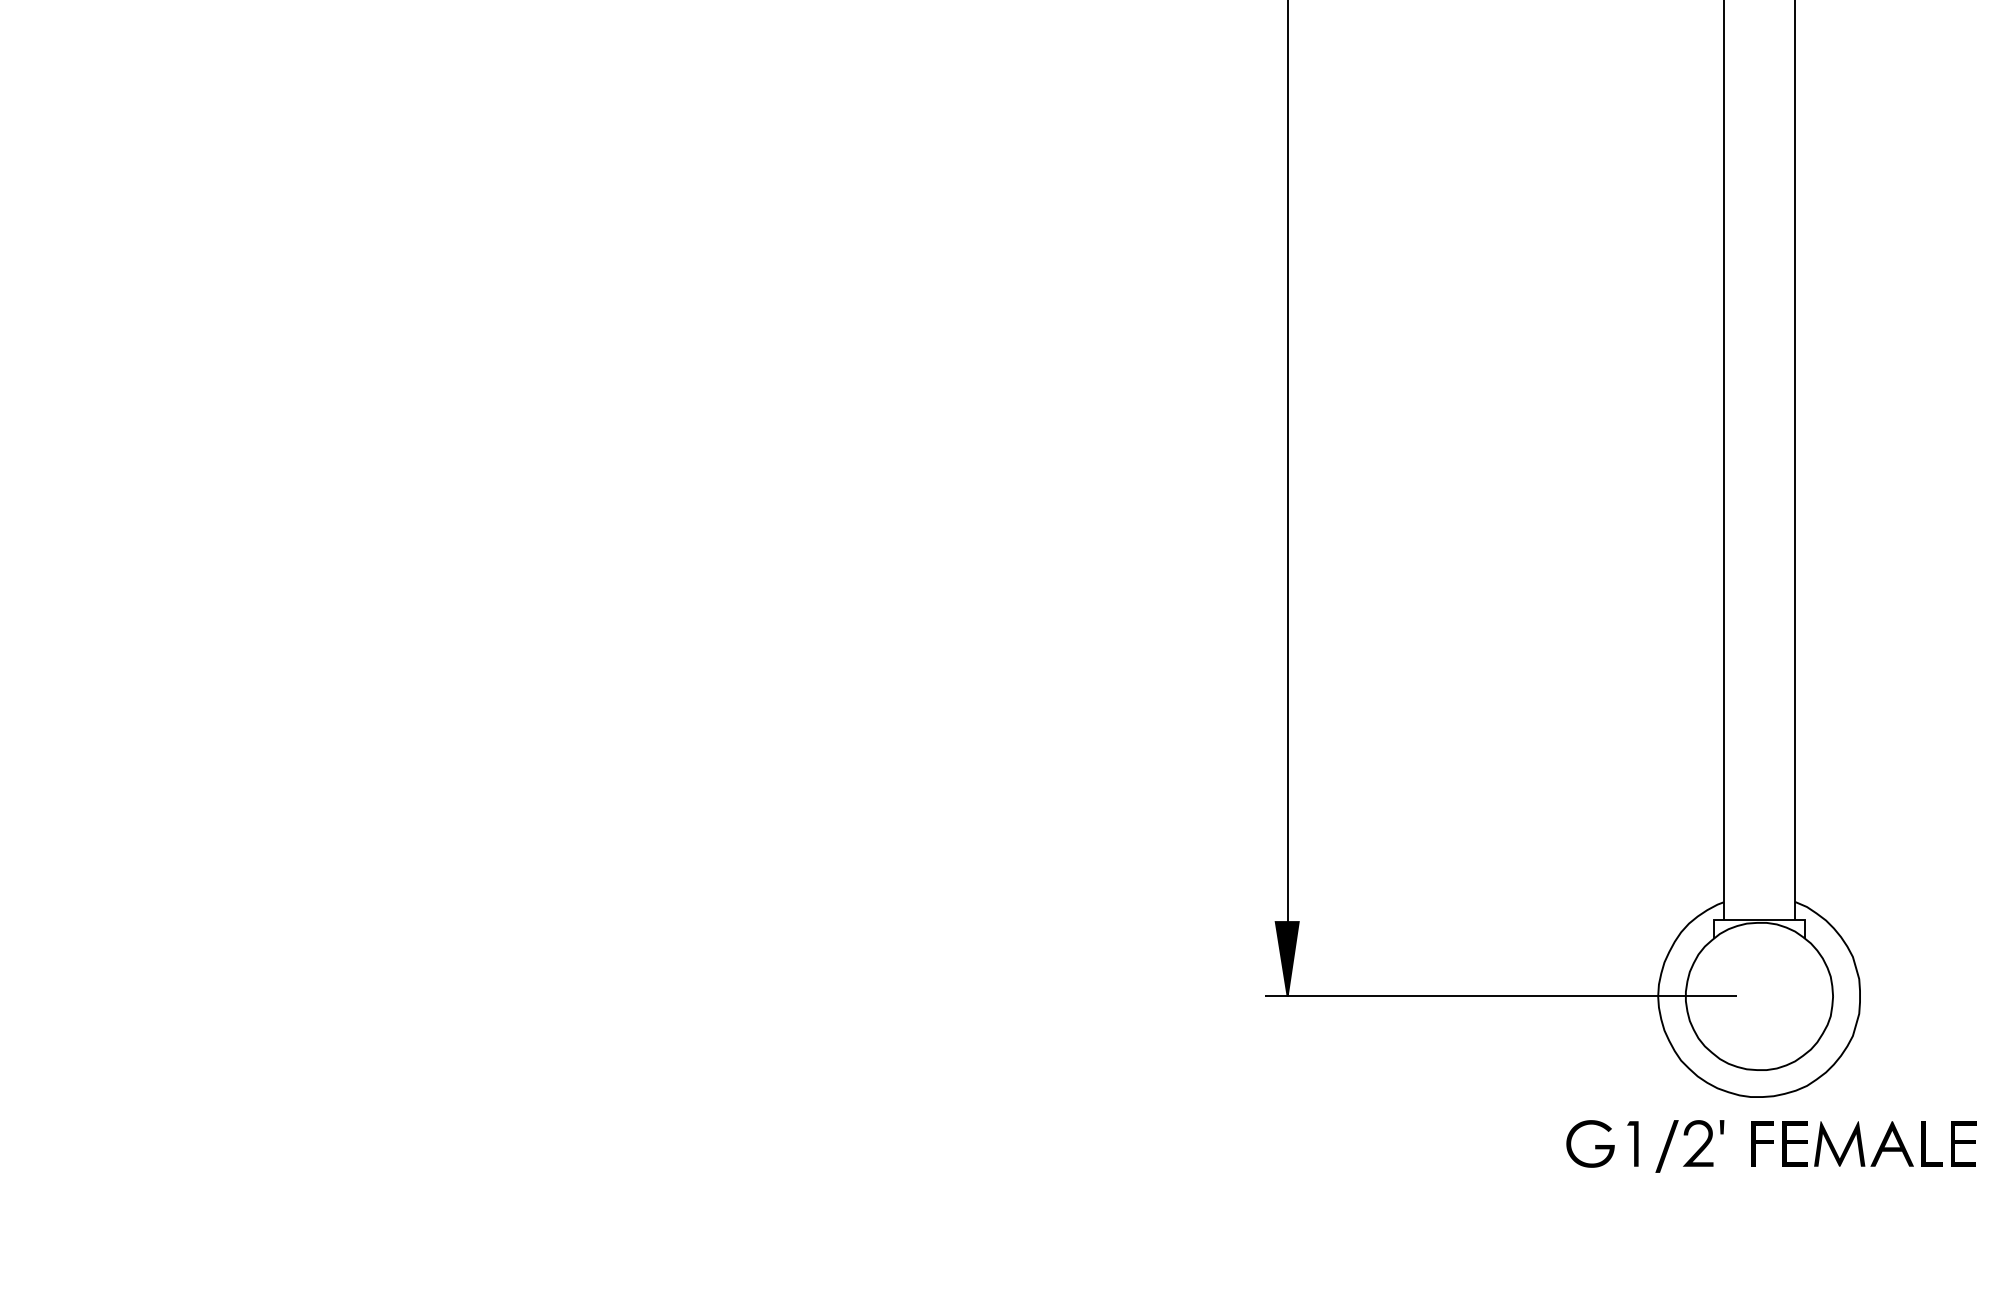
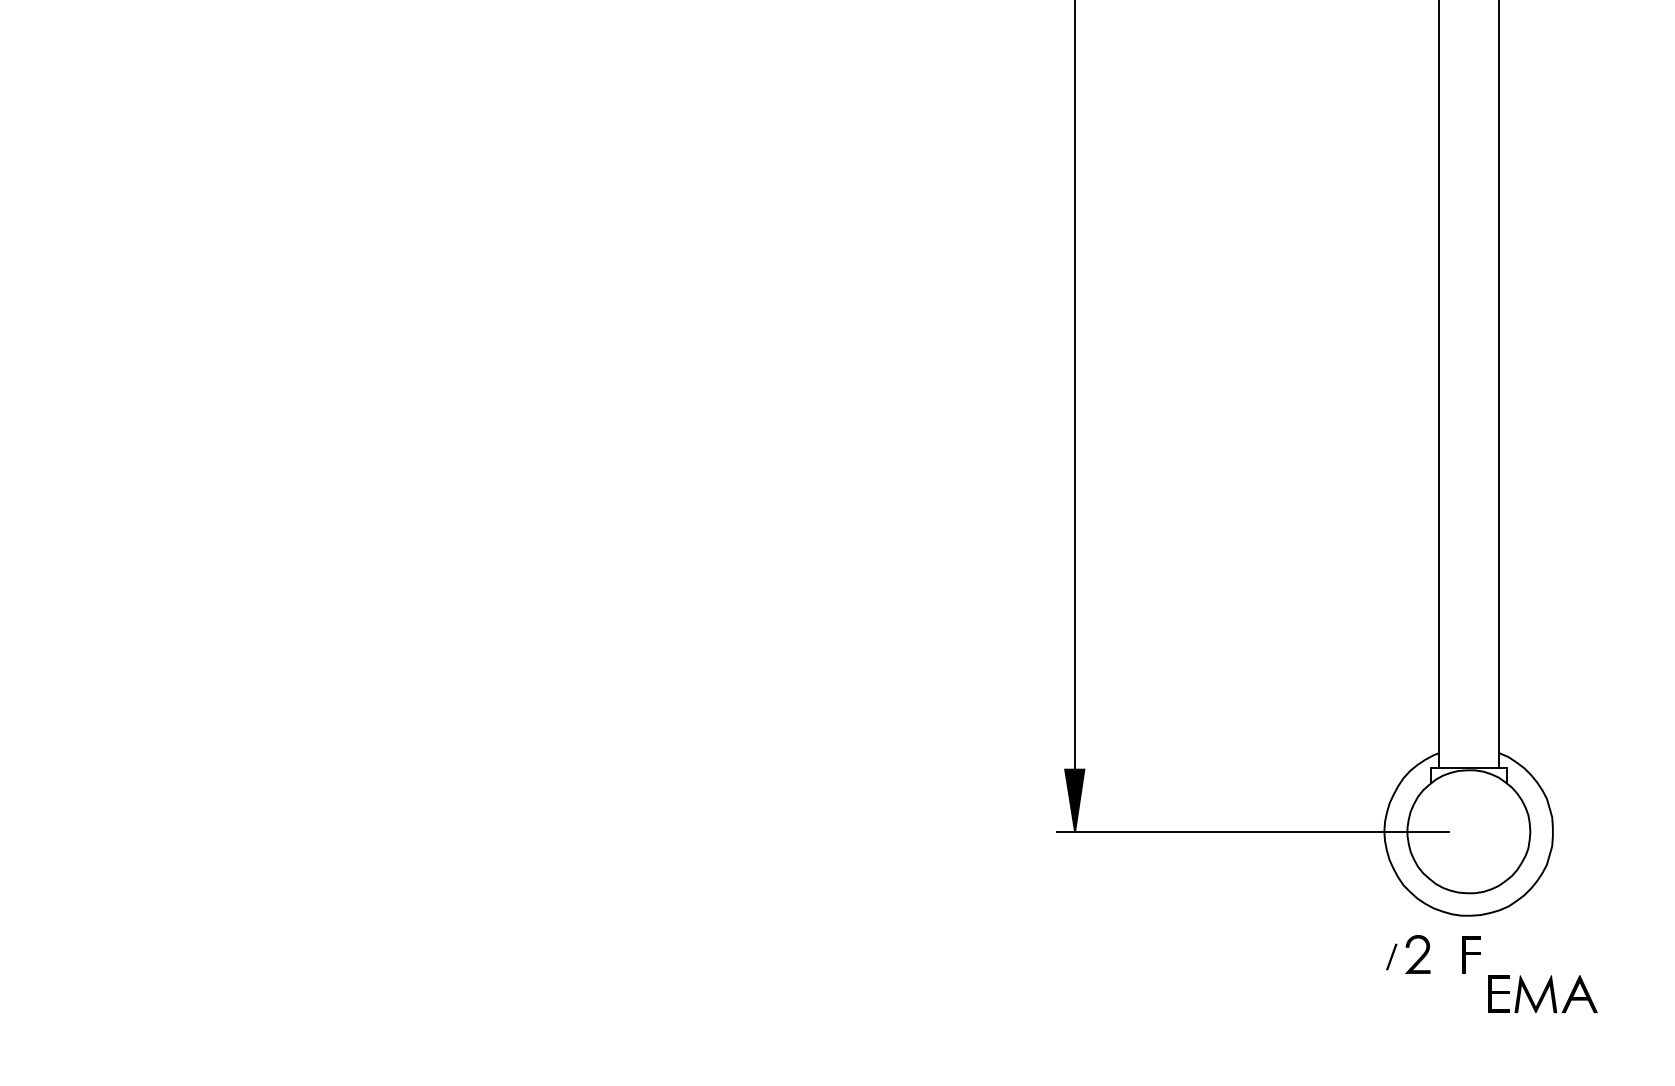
fill: (1721, 1127) -> (1437, 941), removed
part: (1590, 1143) -> (1327, 954), removed
fill: (1632, 1143) -> (1362, 954), removed
part: (1847, 1143) -> (1542, 993), moved
fill: (1932, 1143) -> (1613, 954), removed
part: (1963, 1143) -> (1639, 954), removed
part: (1666, 1146) -> (1391, 957), size x0.6

